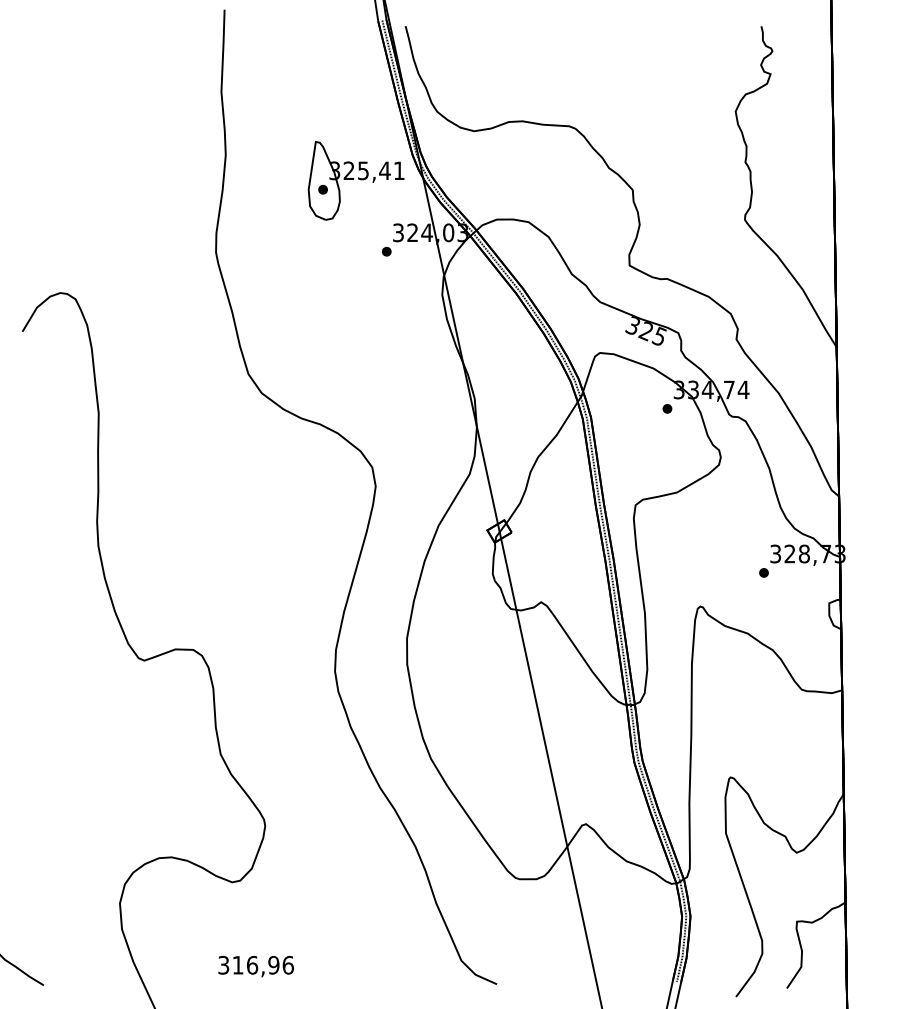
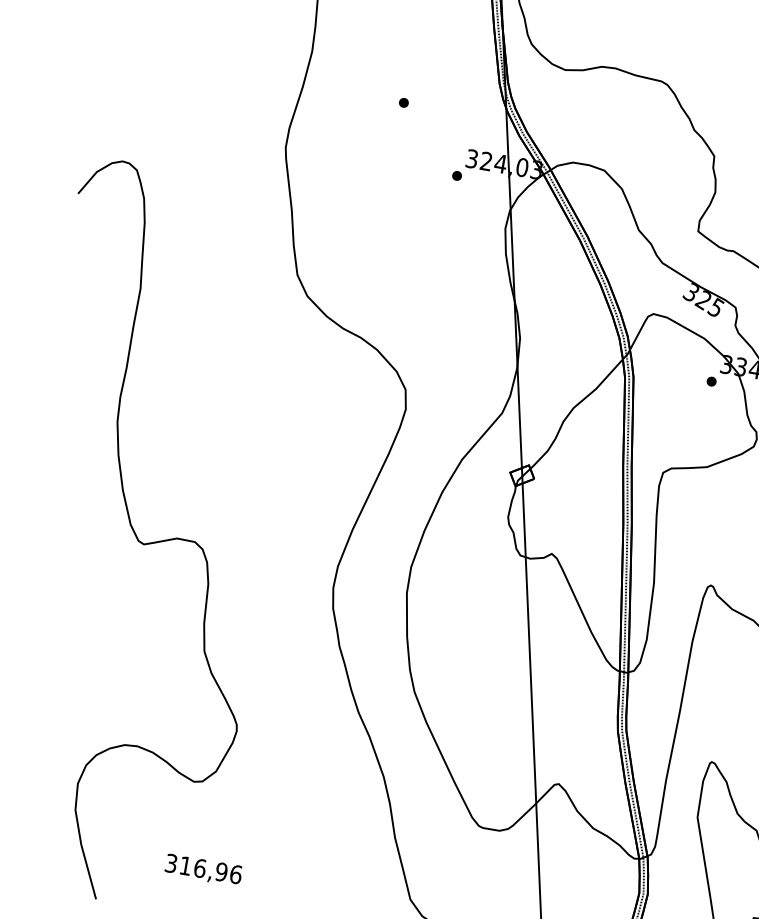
part: (355, 180) -> (437, 99), removed

